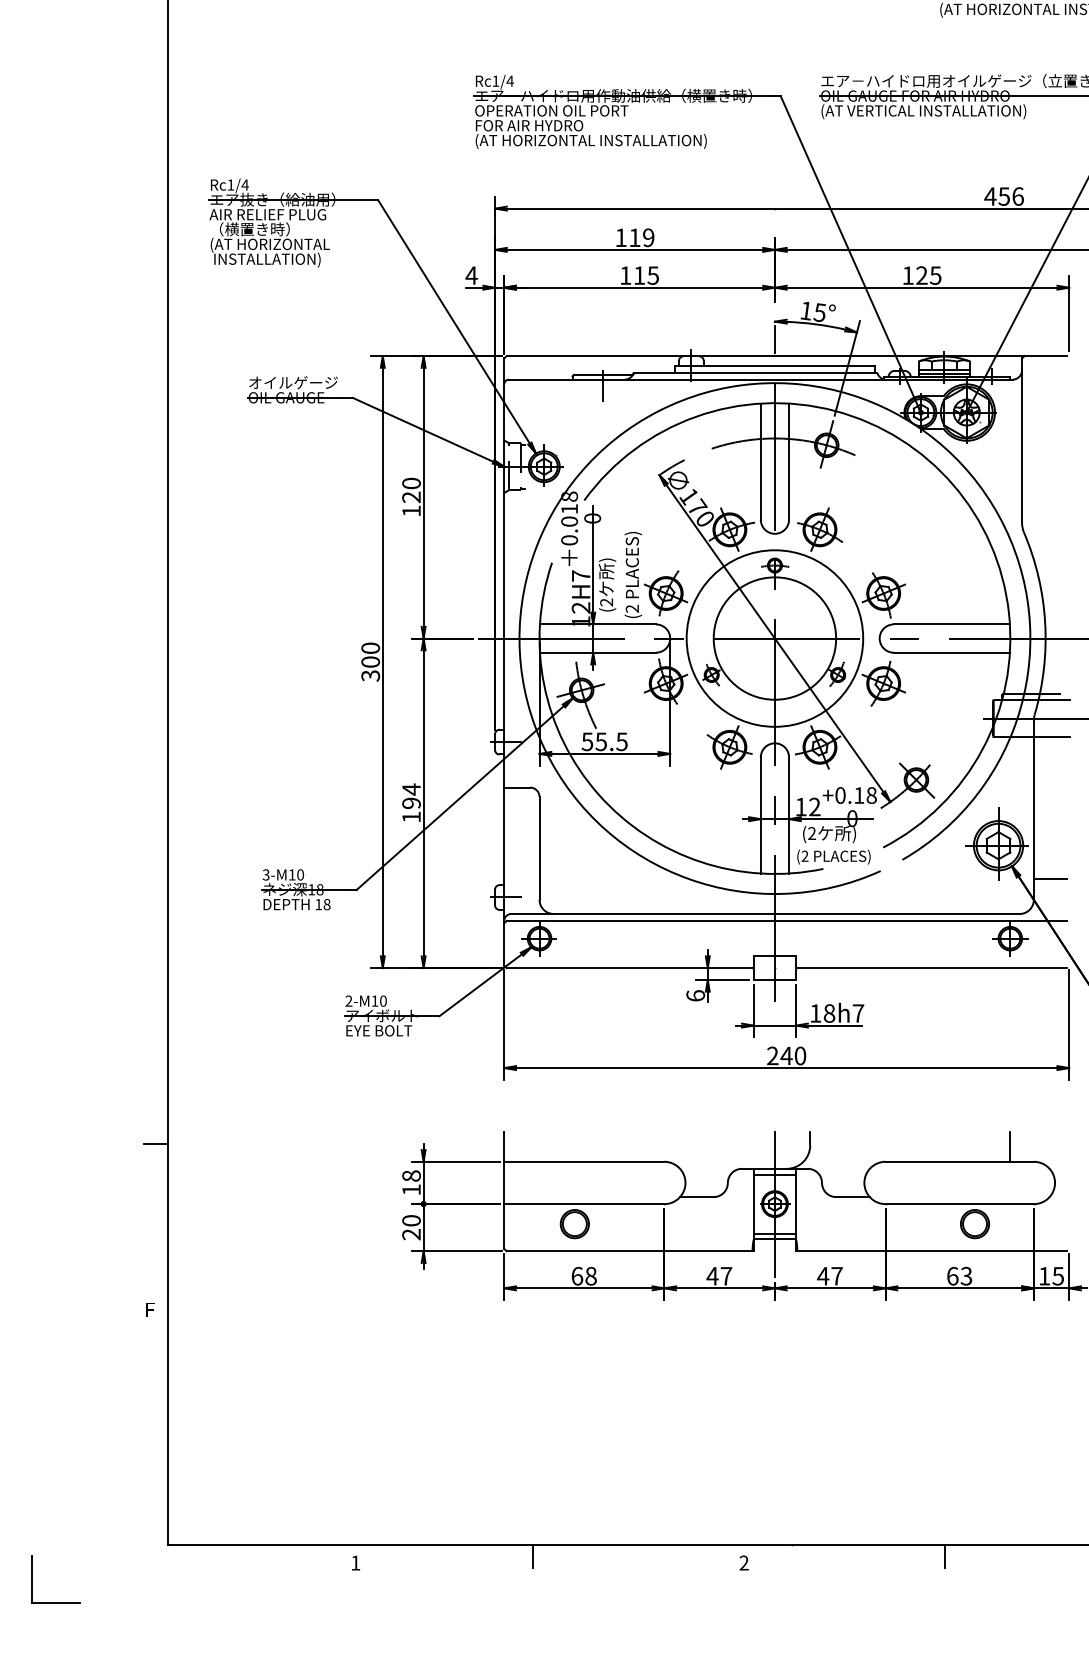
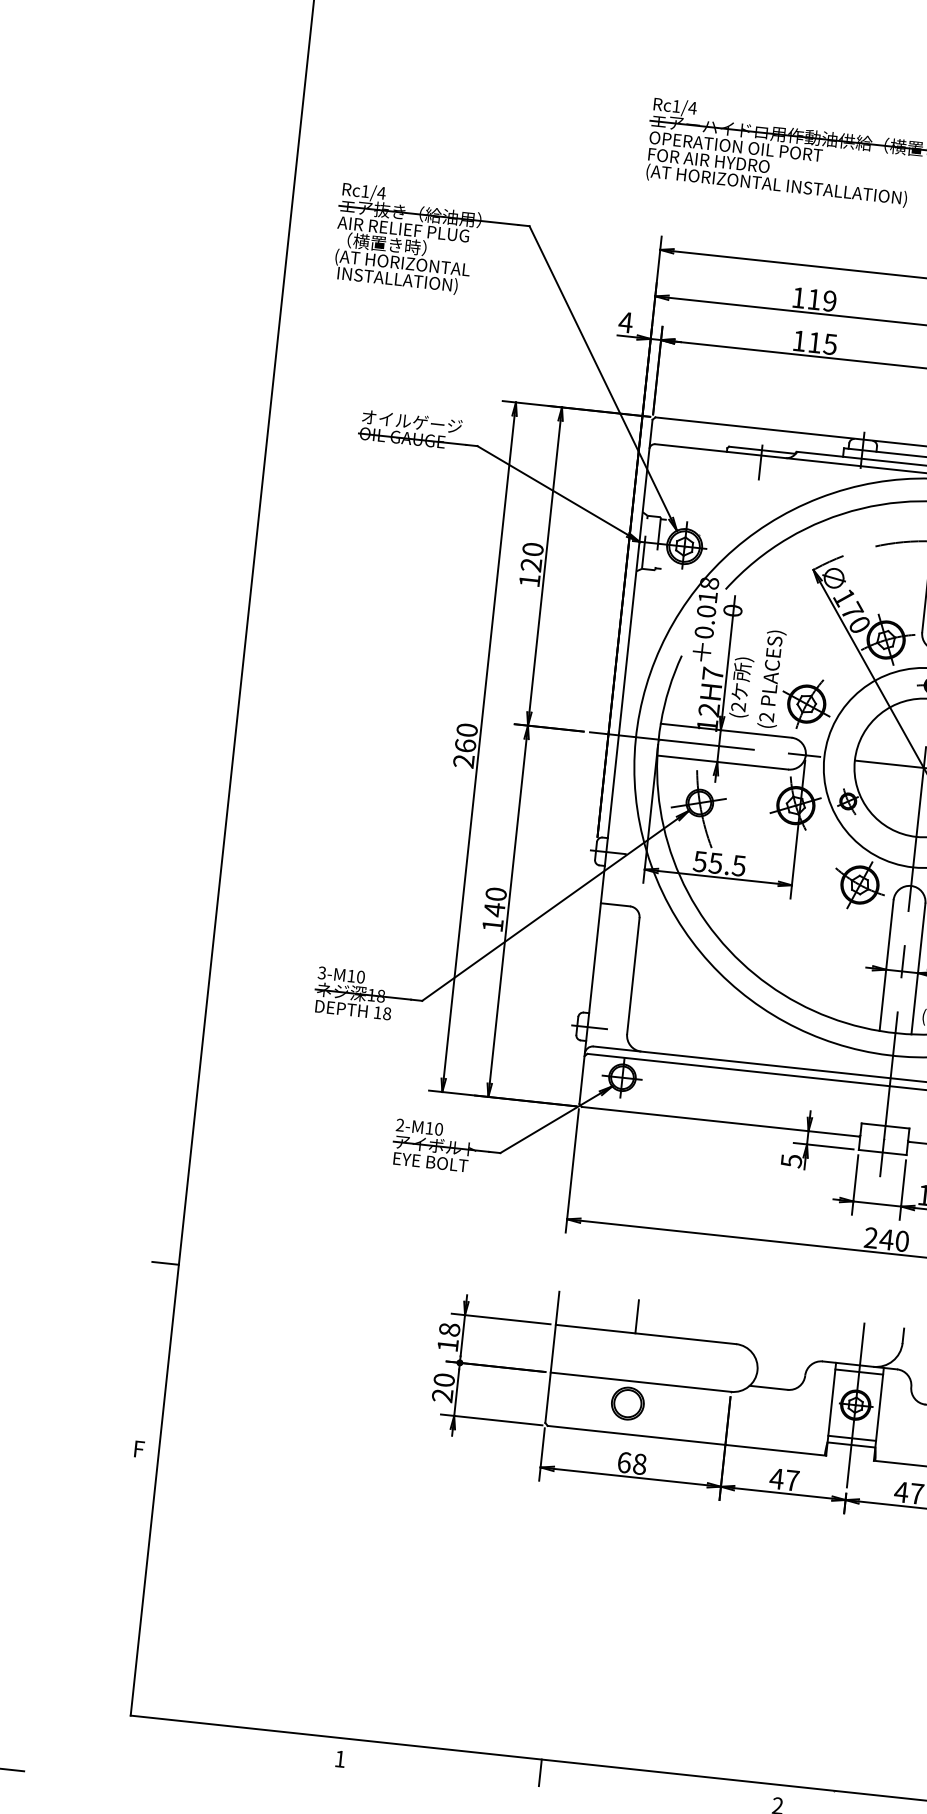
text: (370, 668) -> (464, 752), 300 -> 260
text: (411, 796) -> (495, 902), 194 -> 140
text: (695, 995) -> (791, 1160), 6 -> 5
line: (574, 1146) -> (636, 1316), added

